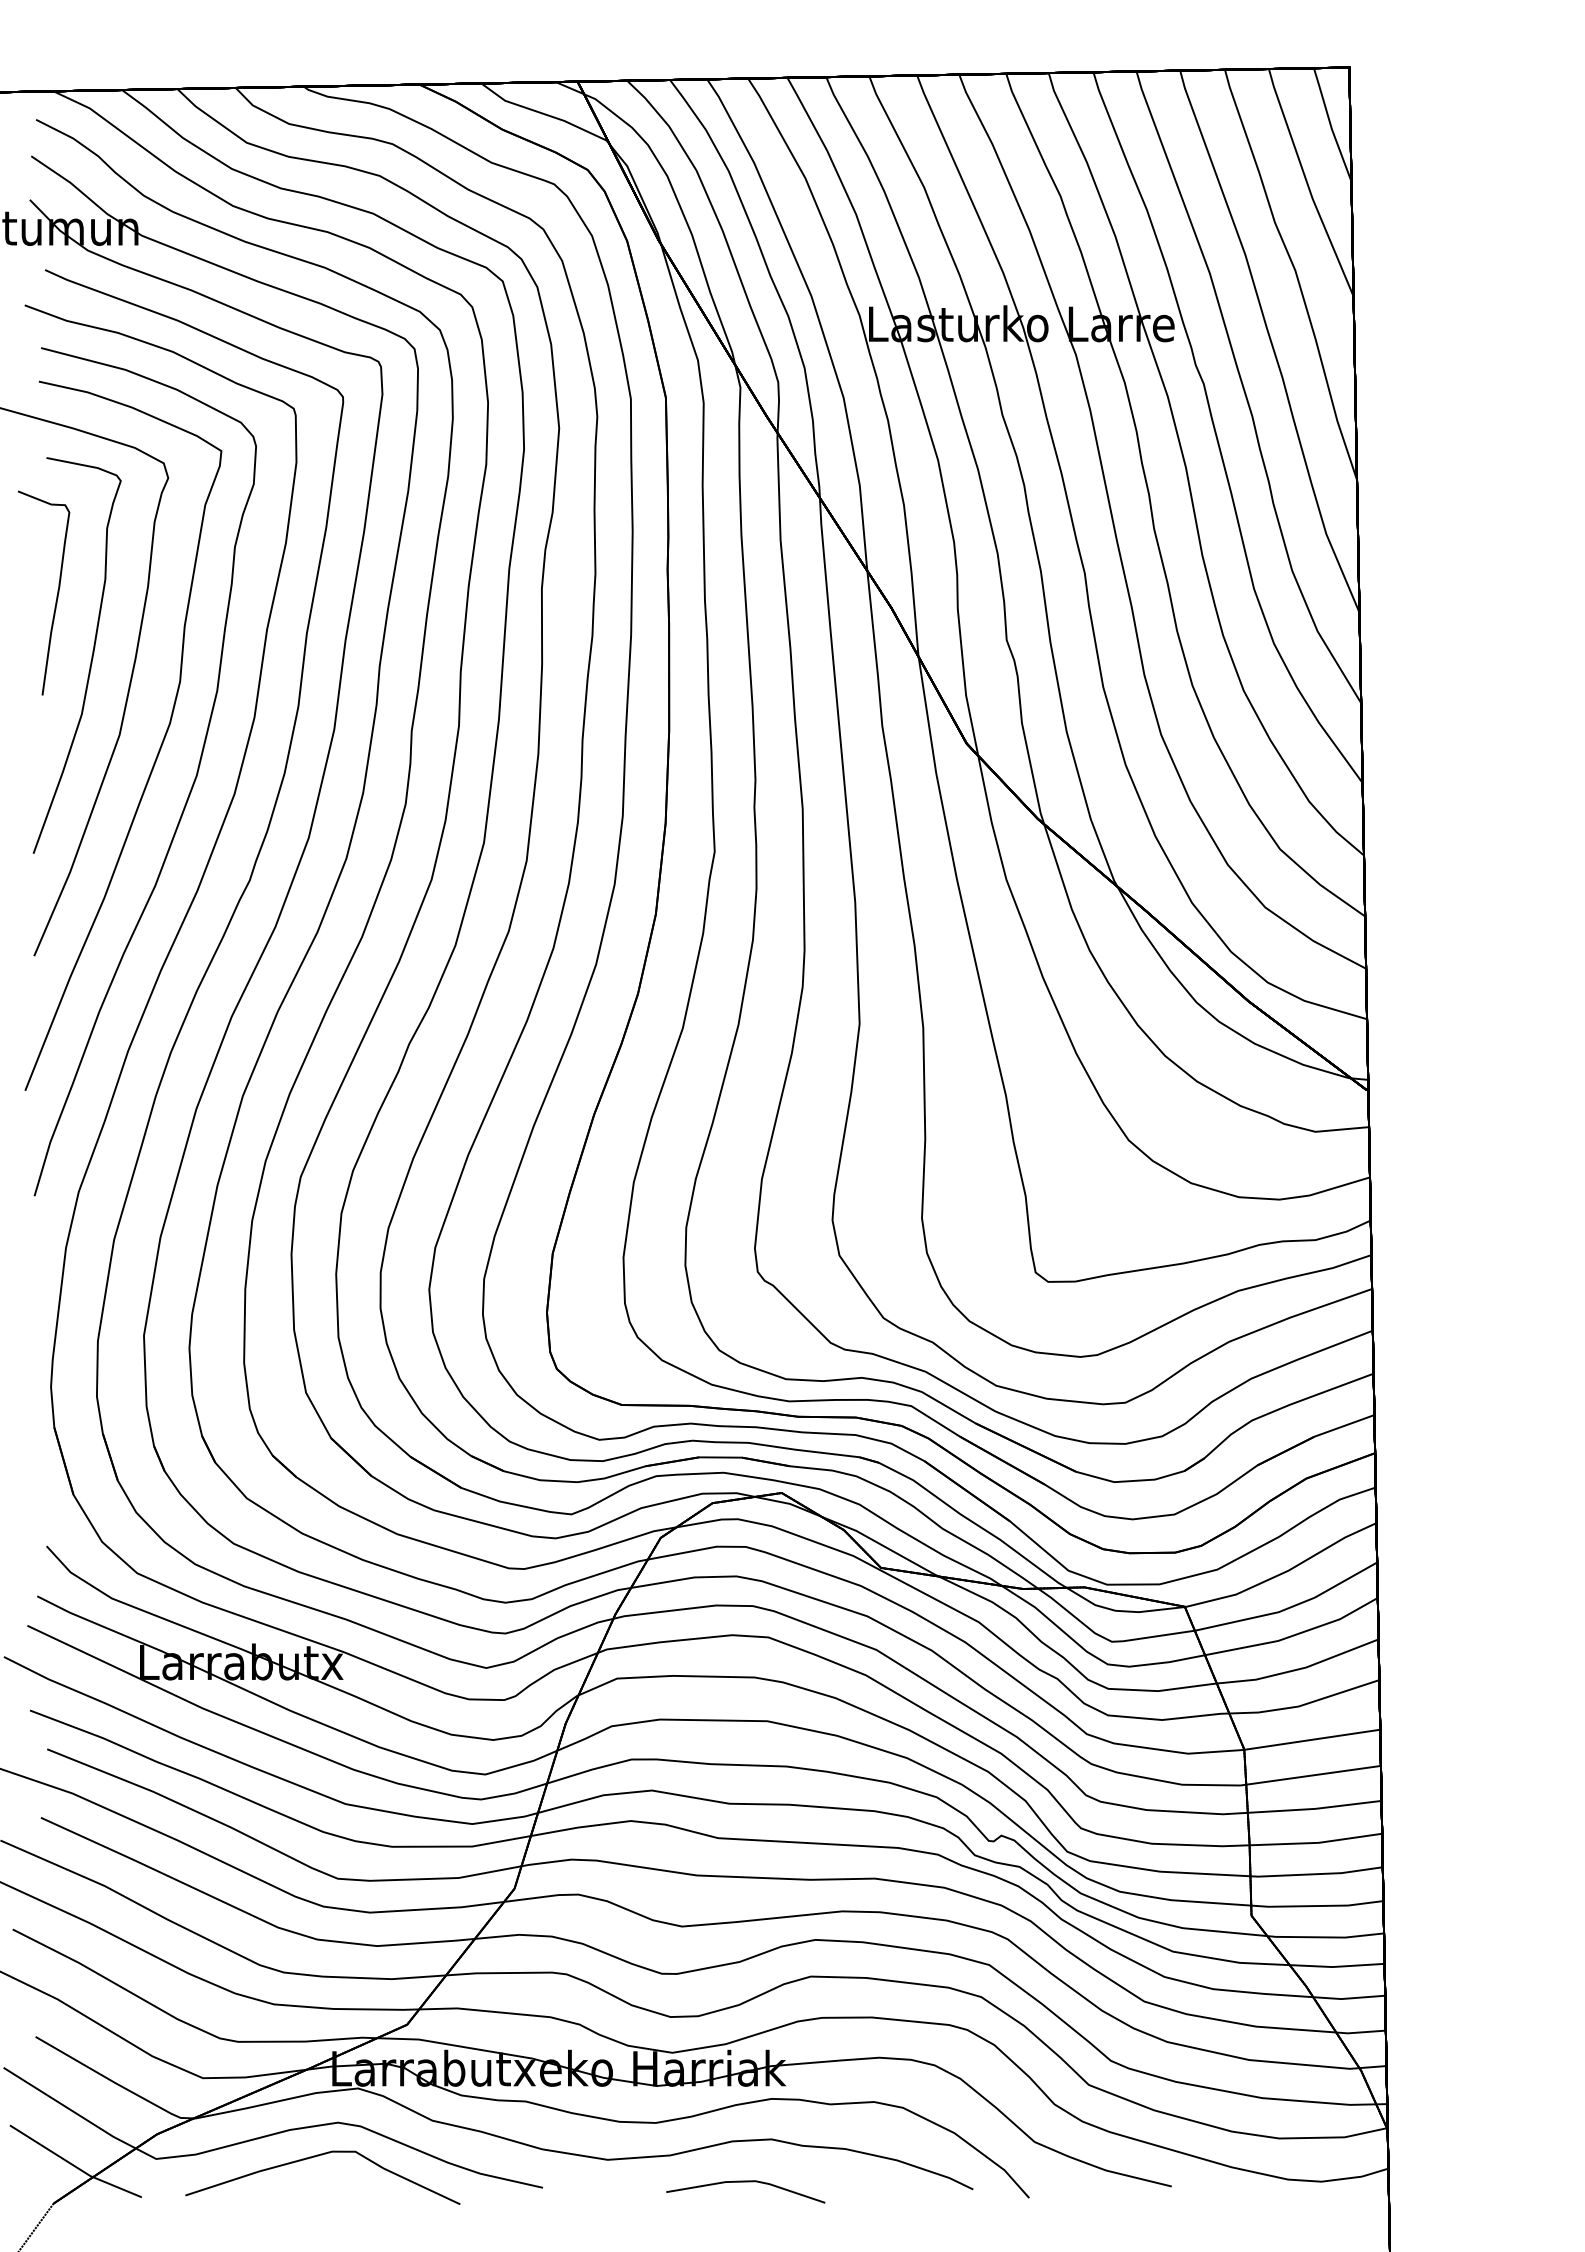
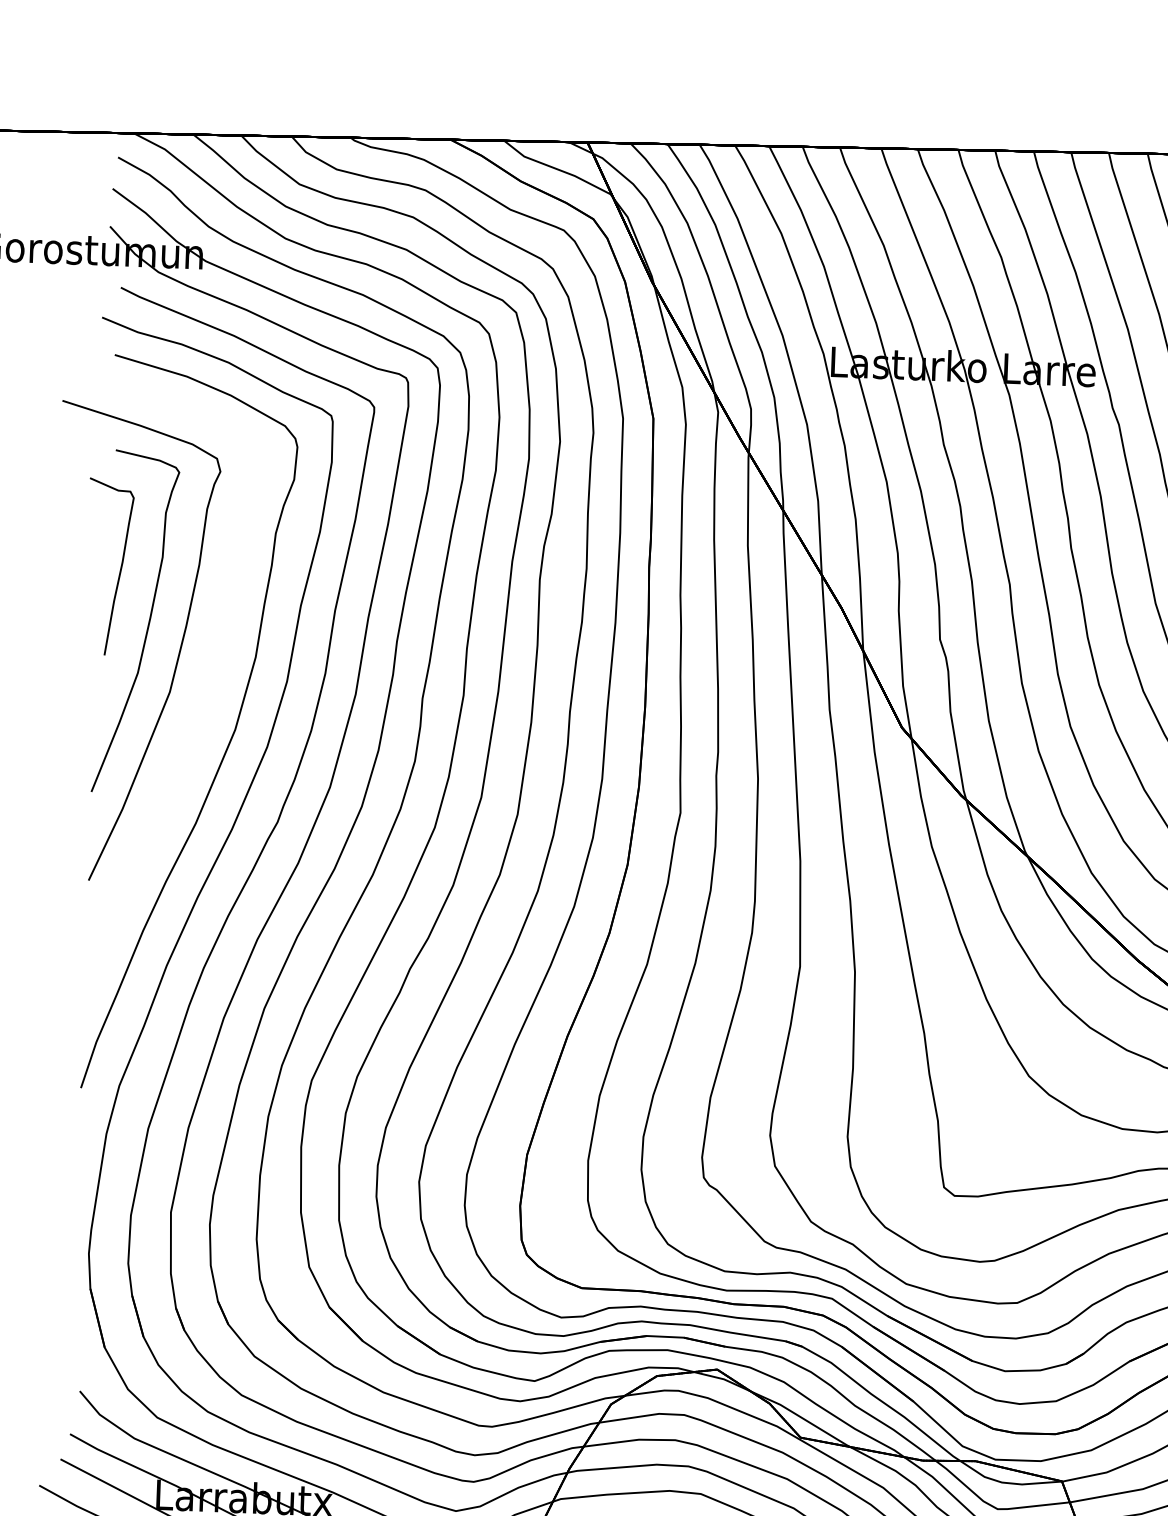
part: (159, 747) -> (203, 704), removed

